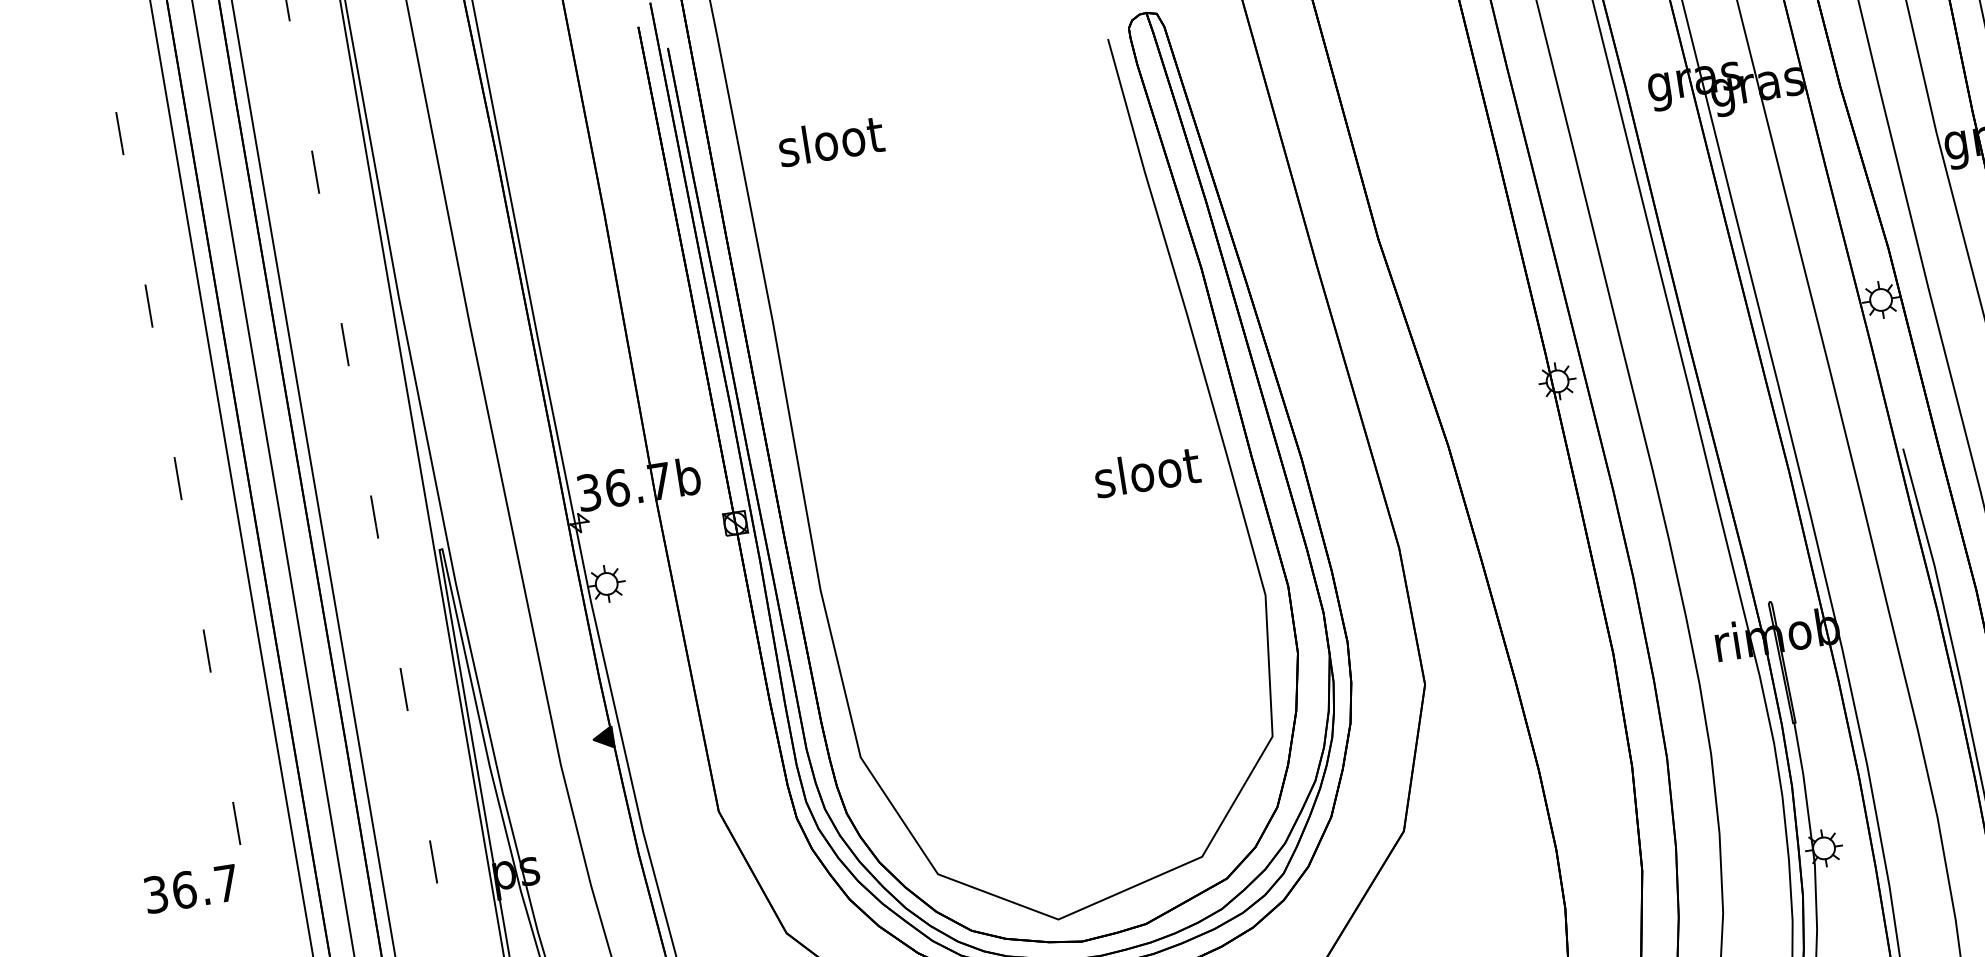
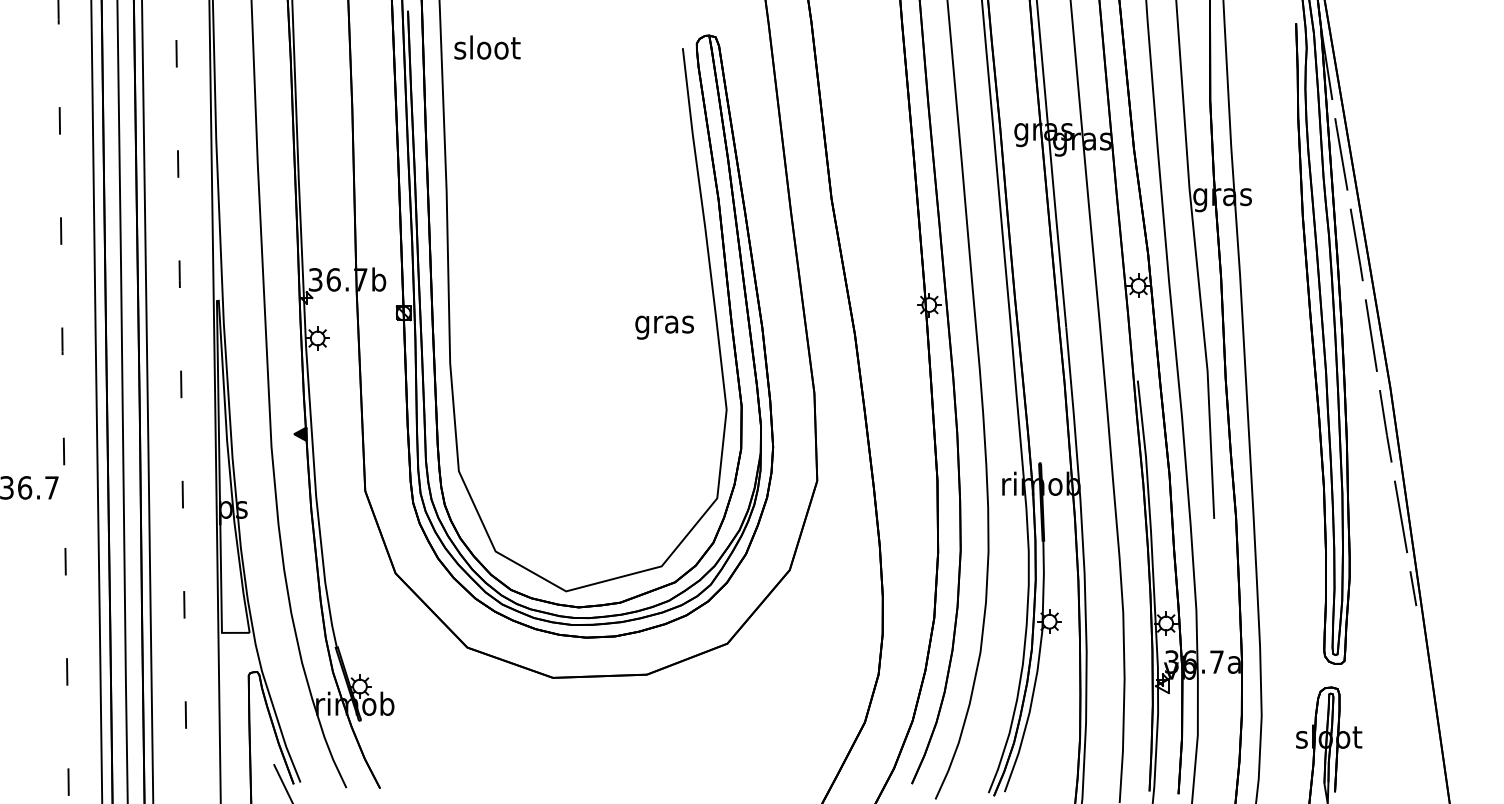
text: (831, 140) -> (487, 47), moved
text: (1148, 476) -> (665, 324), sloot -> gras

